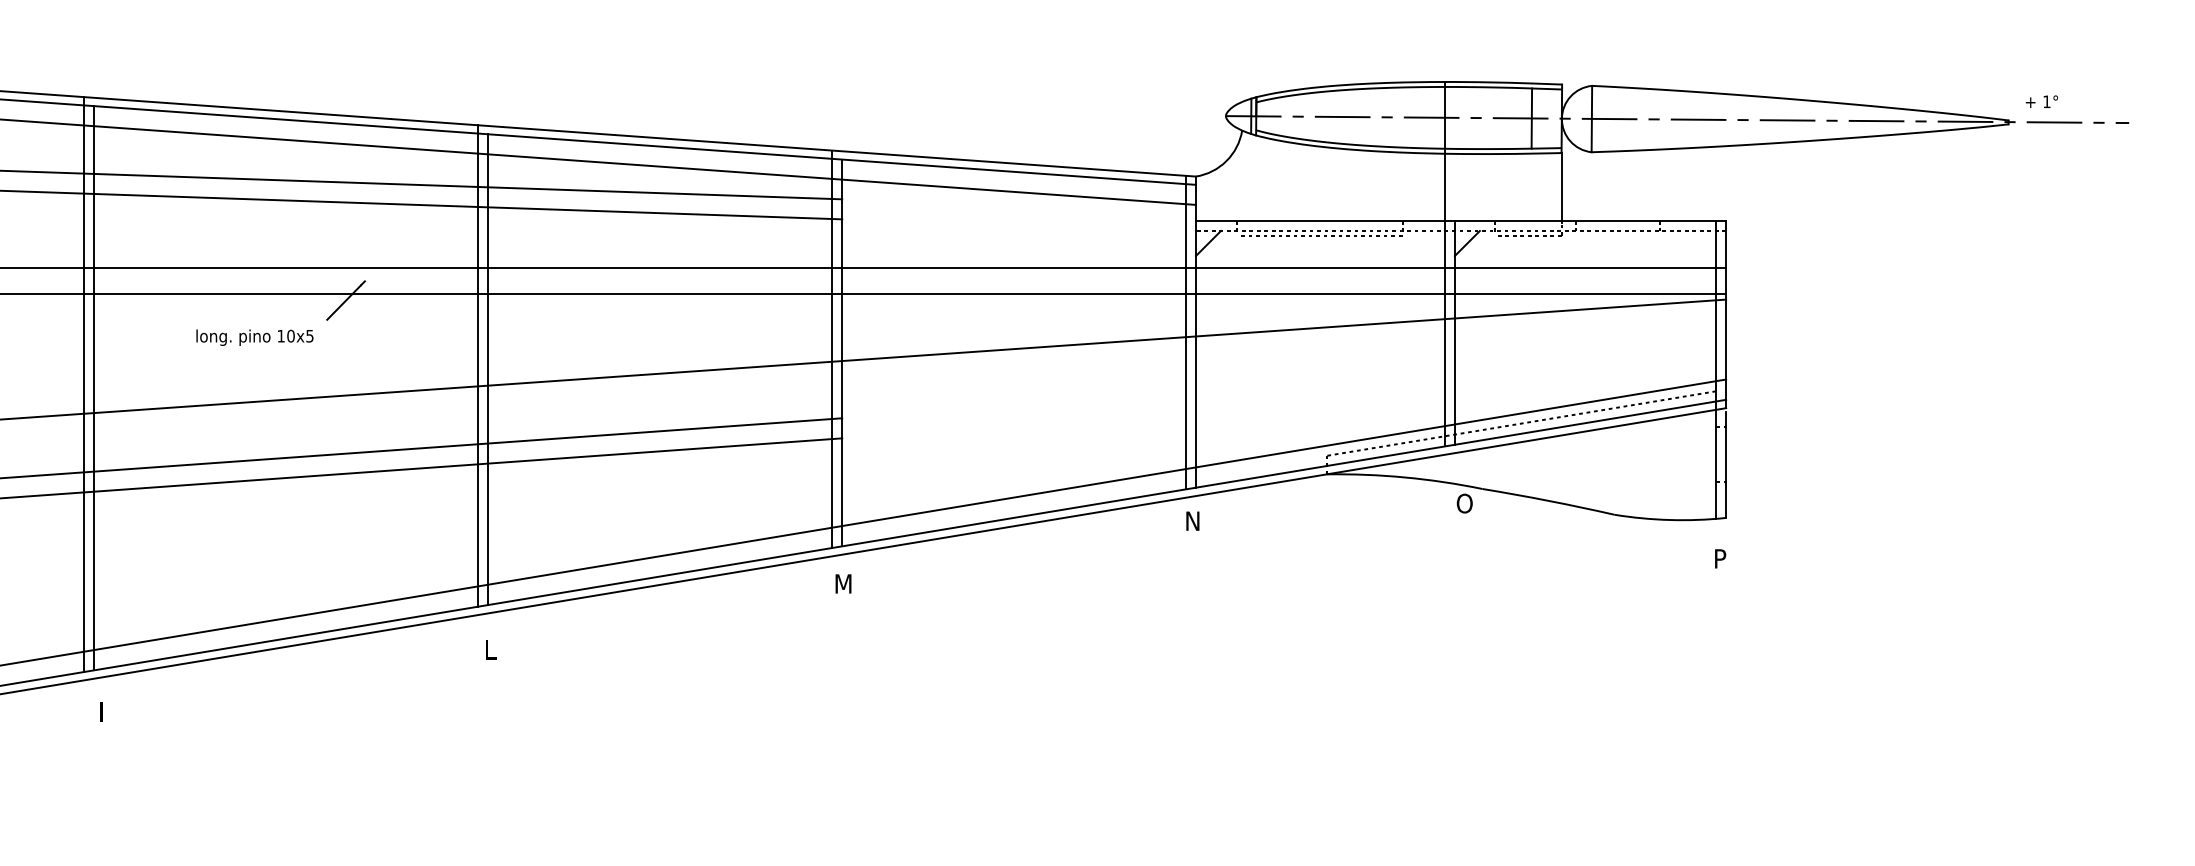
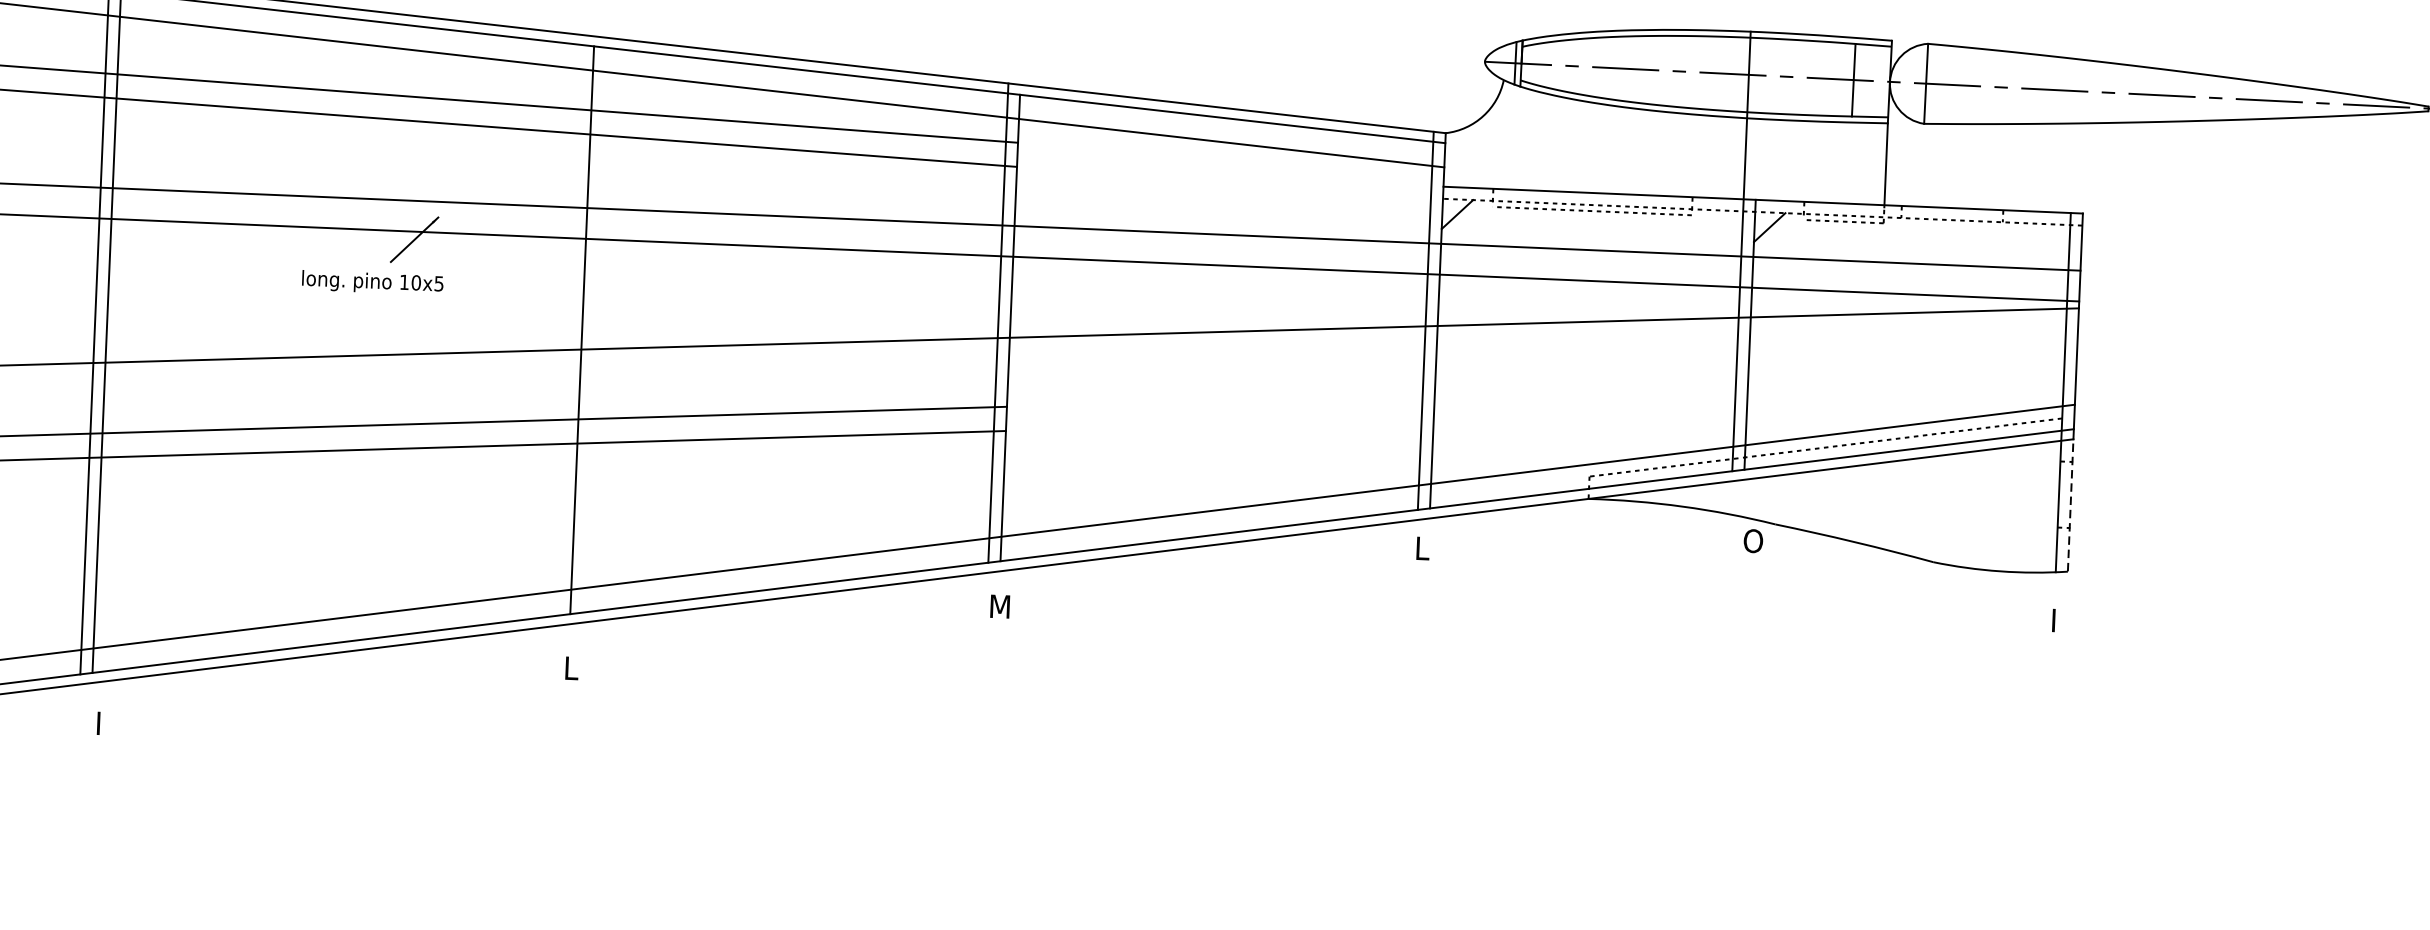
text: (254, 337) -> (372, 282), moved
line: (477, 365) -> (569, 324), removed
line: (1726, 465) -> (2070, 508), solid -> dashed
text: (1192, 520) -> (1424, 547), N -> L
text: (1720, 558) -> (2059, 620), P -> I

